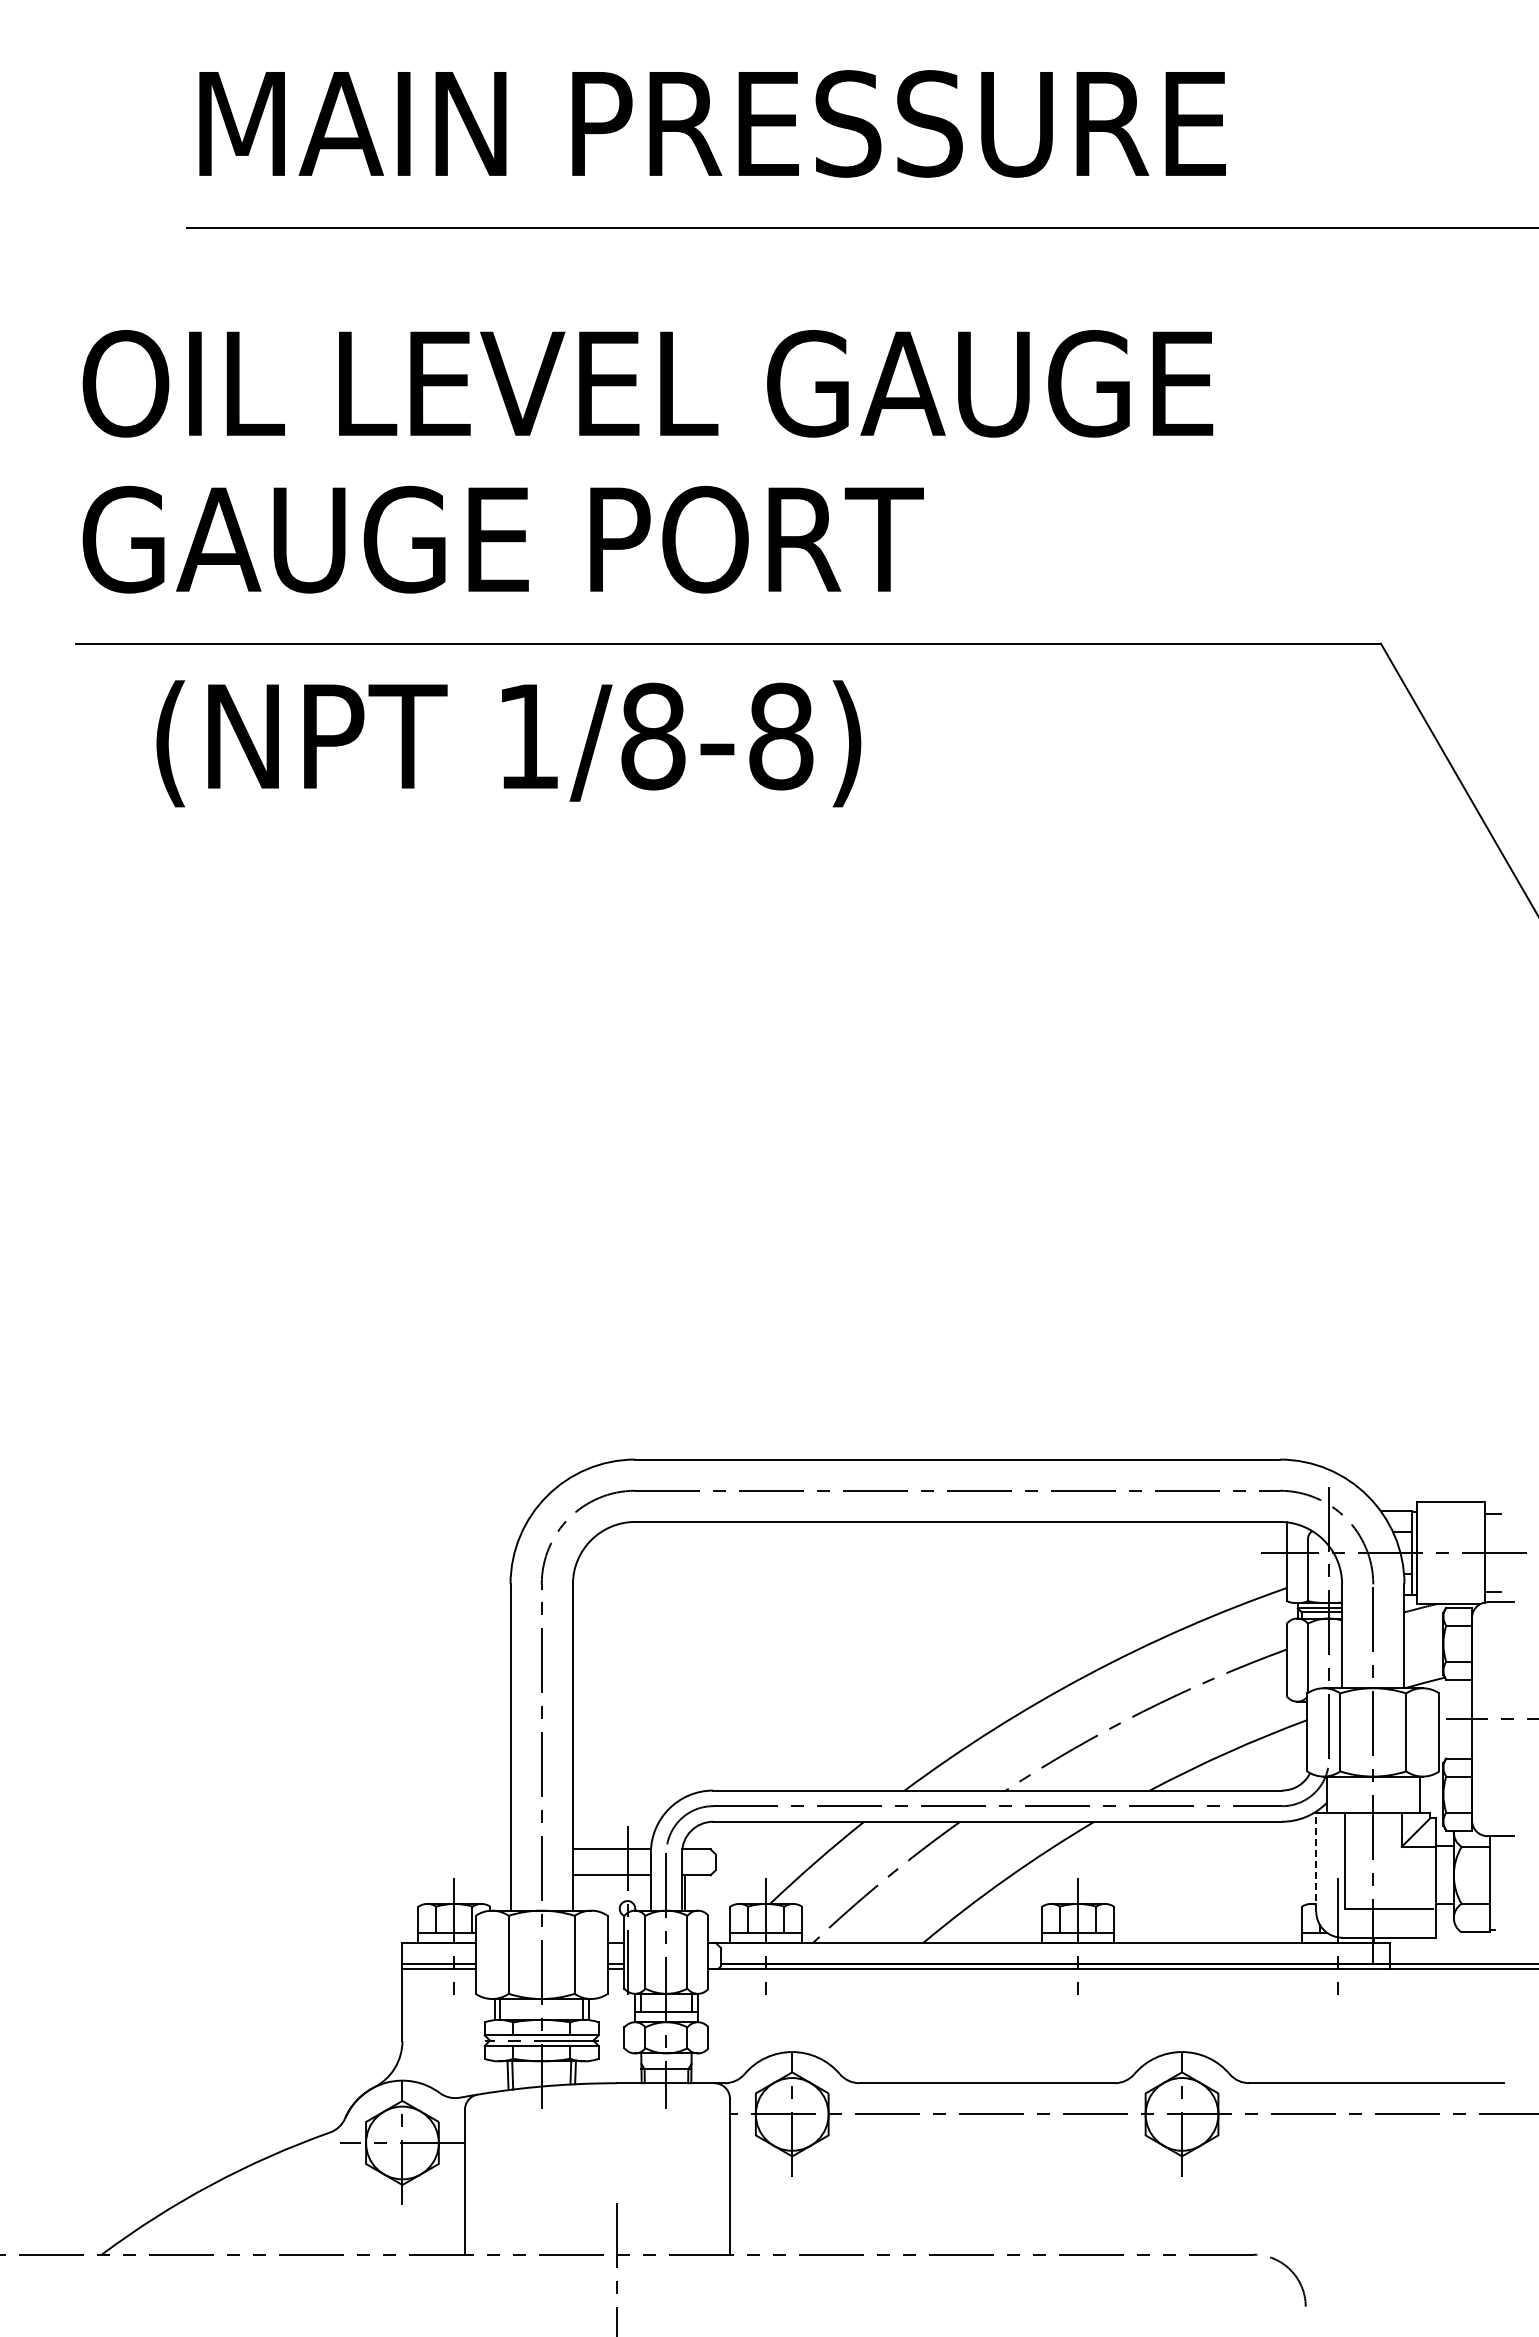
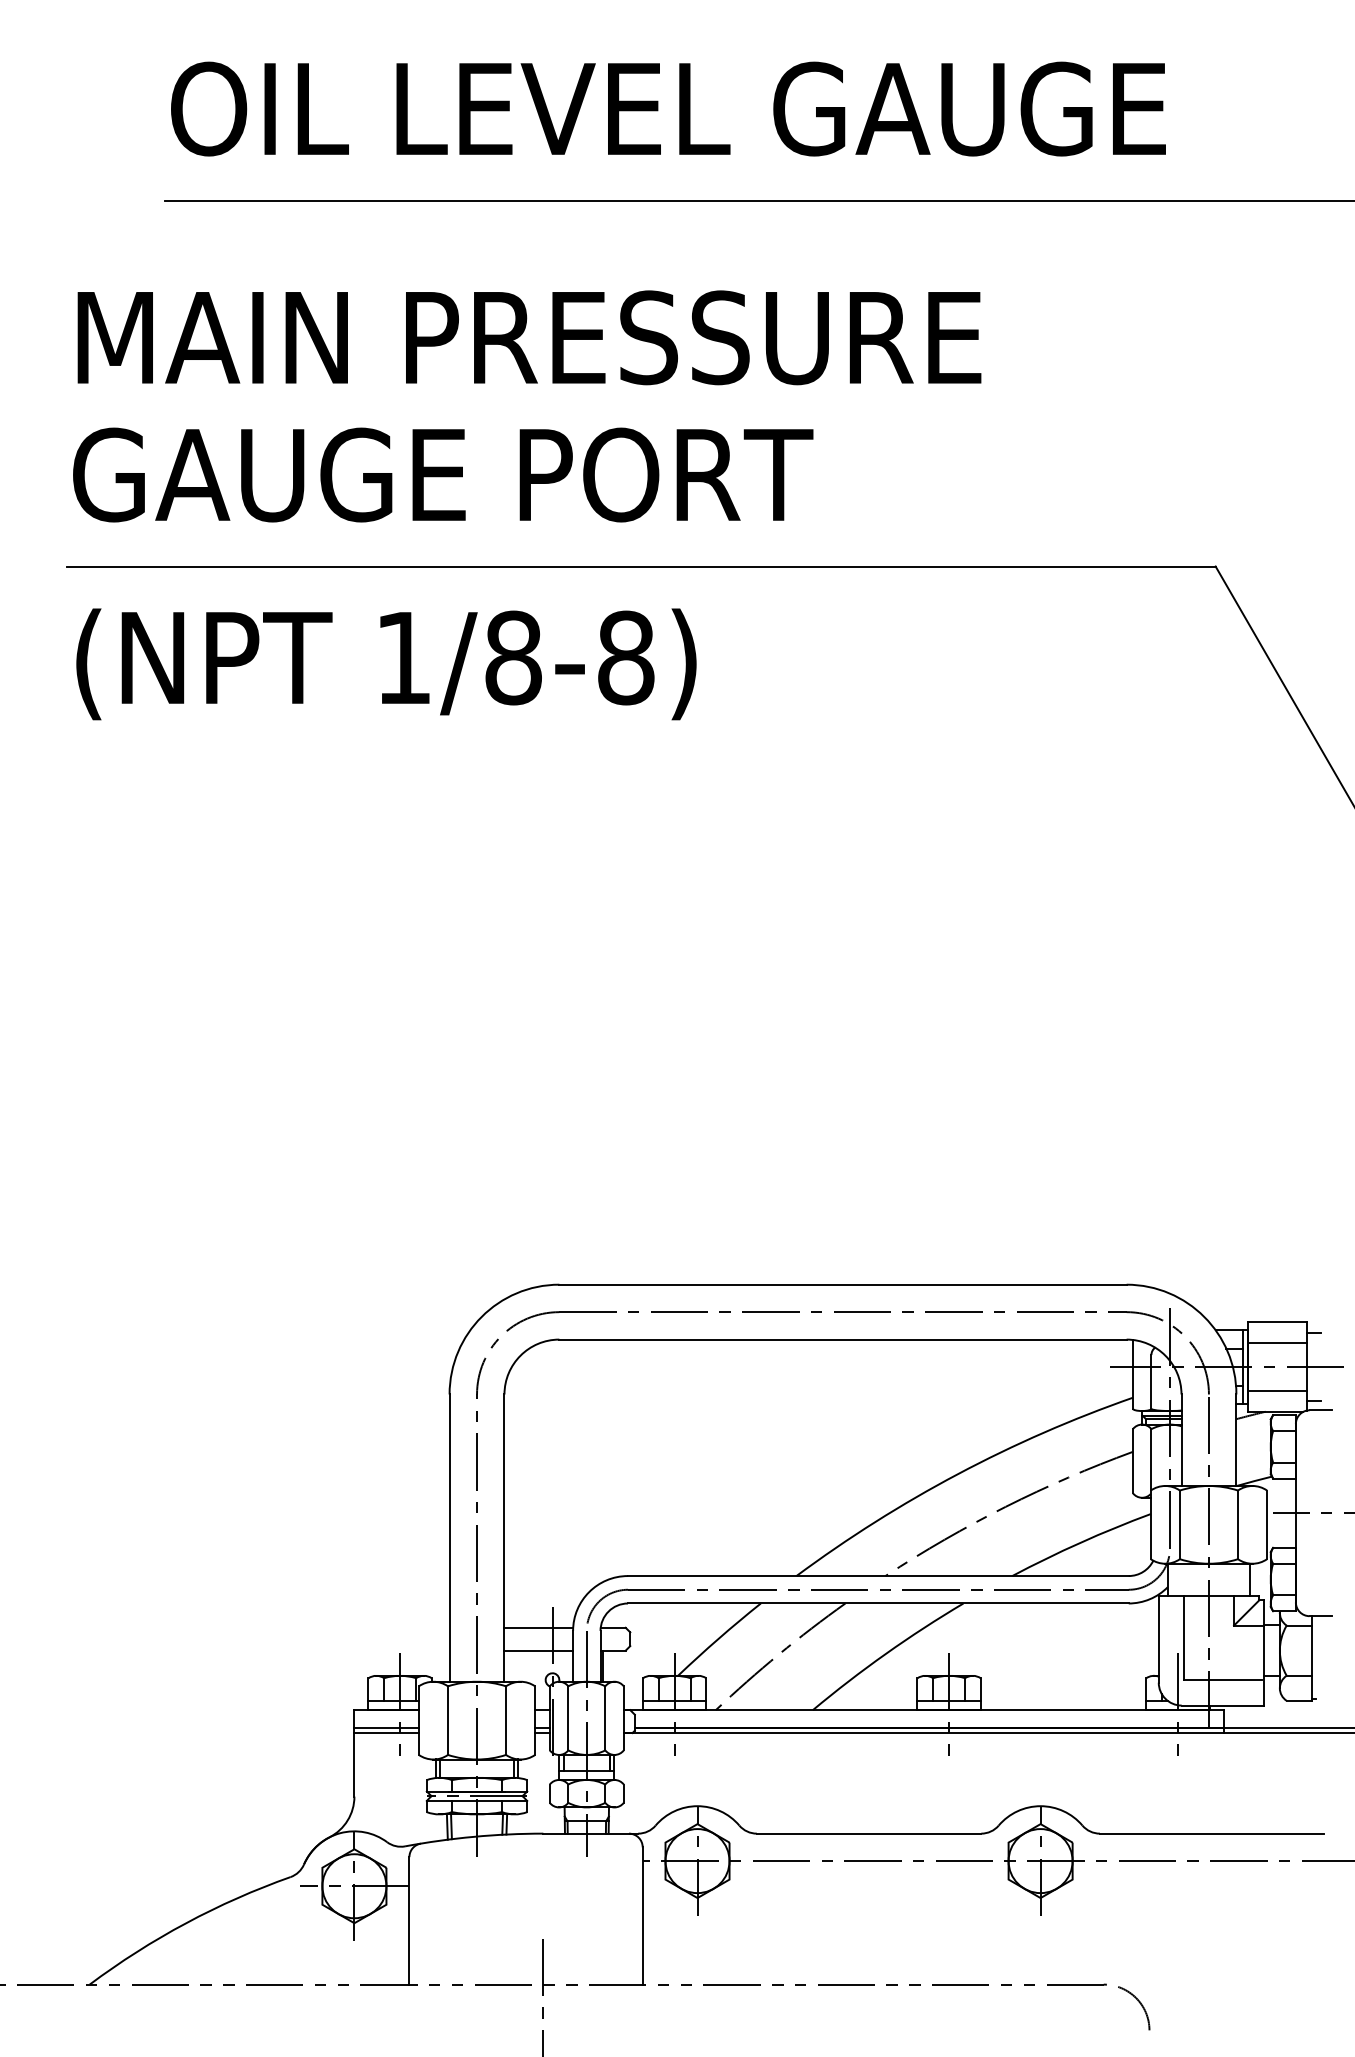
text: (759, 123) -> (668, 108), MAIN PRESSURE -> OIL LEVEL GAUGE
text: (647, 383) -> (570, 337), OIL LEVEL GAUGE -> MAIN PRESSURE
text: (508, 743) -> (386, 664), moved
line: (1451, 1525) -> (1277, 1342), added
line: (1451, 1580) -> (1277, 1391), added
line: (1316, 1861) -> (1158, 1638), dashed -> solid

